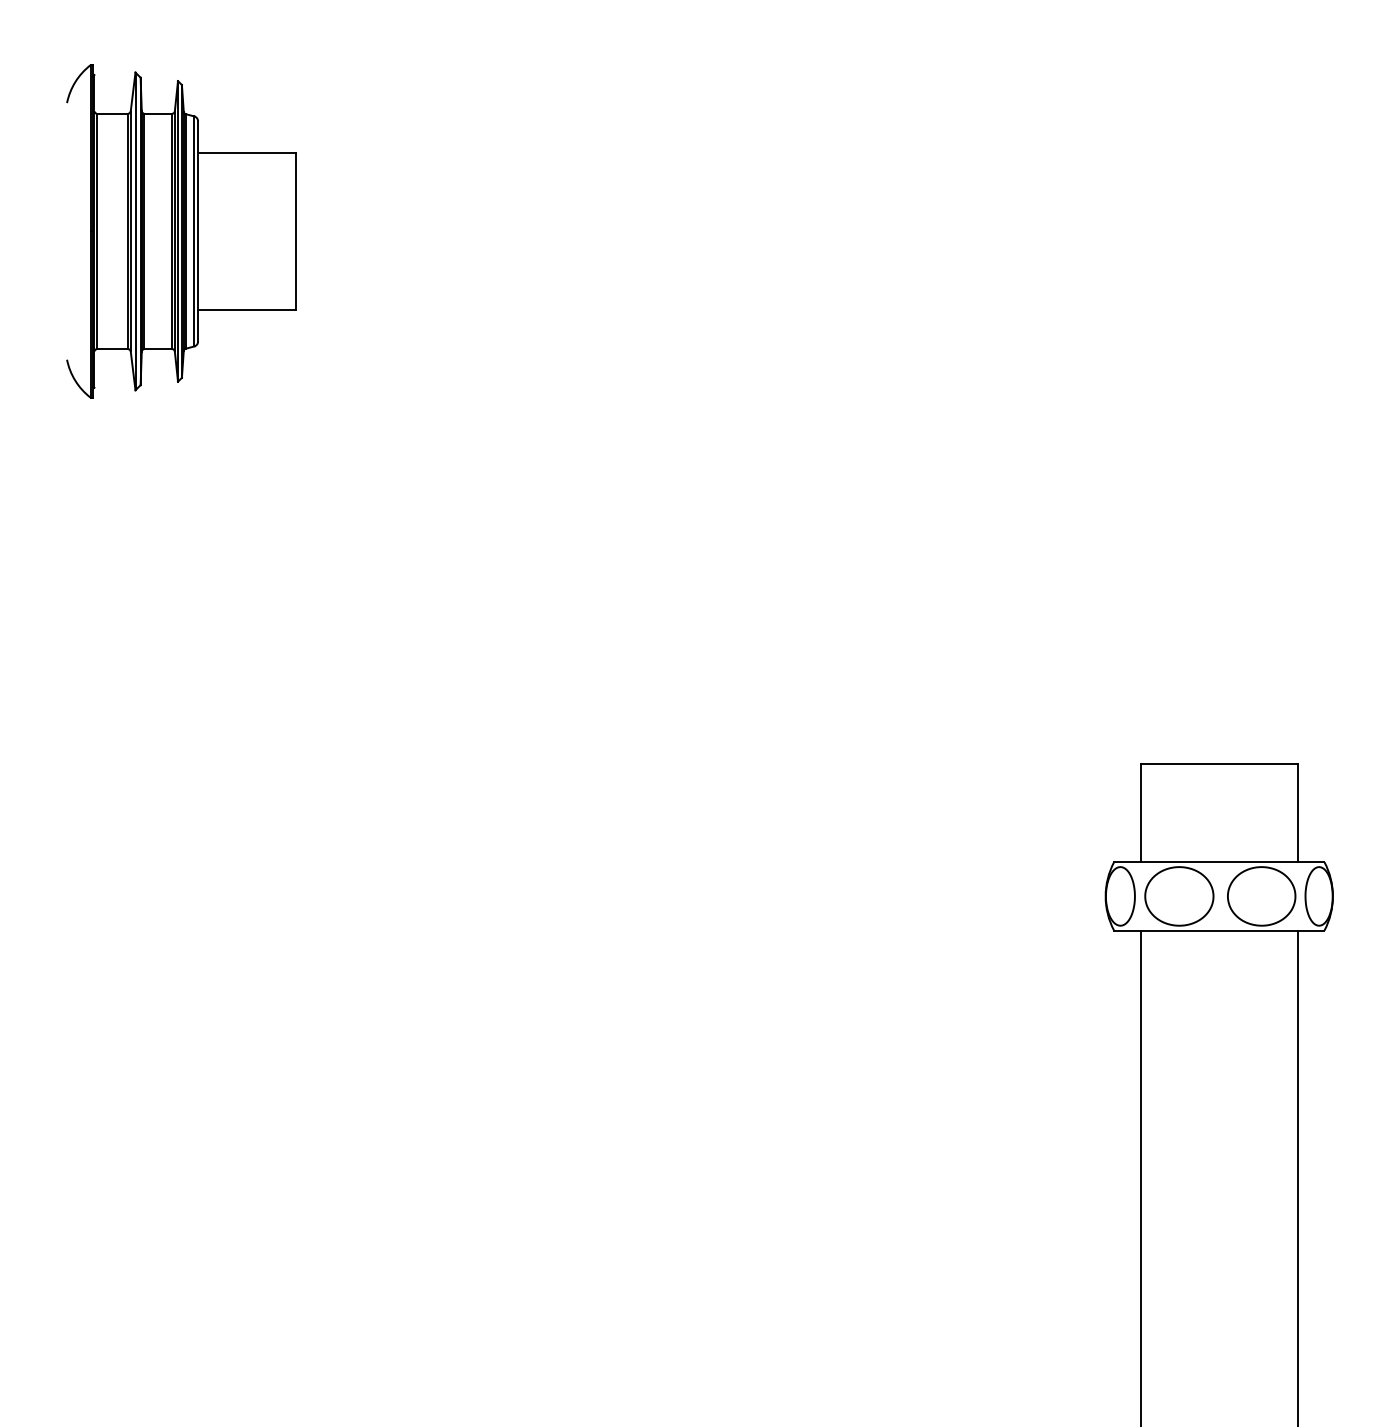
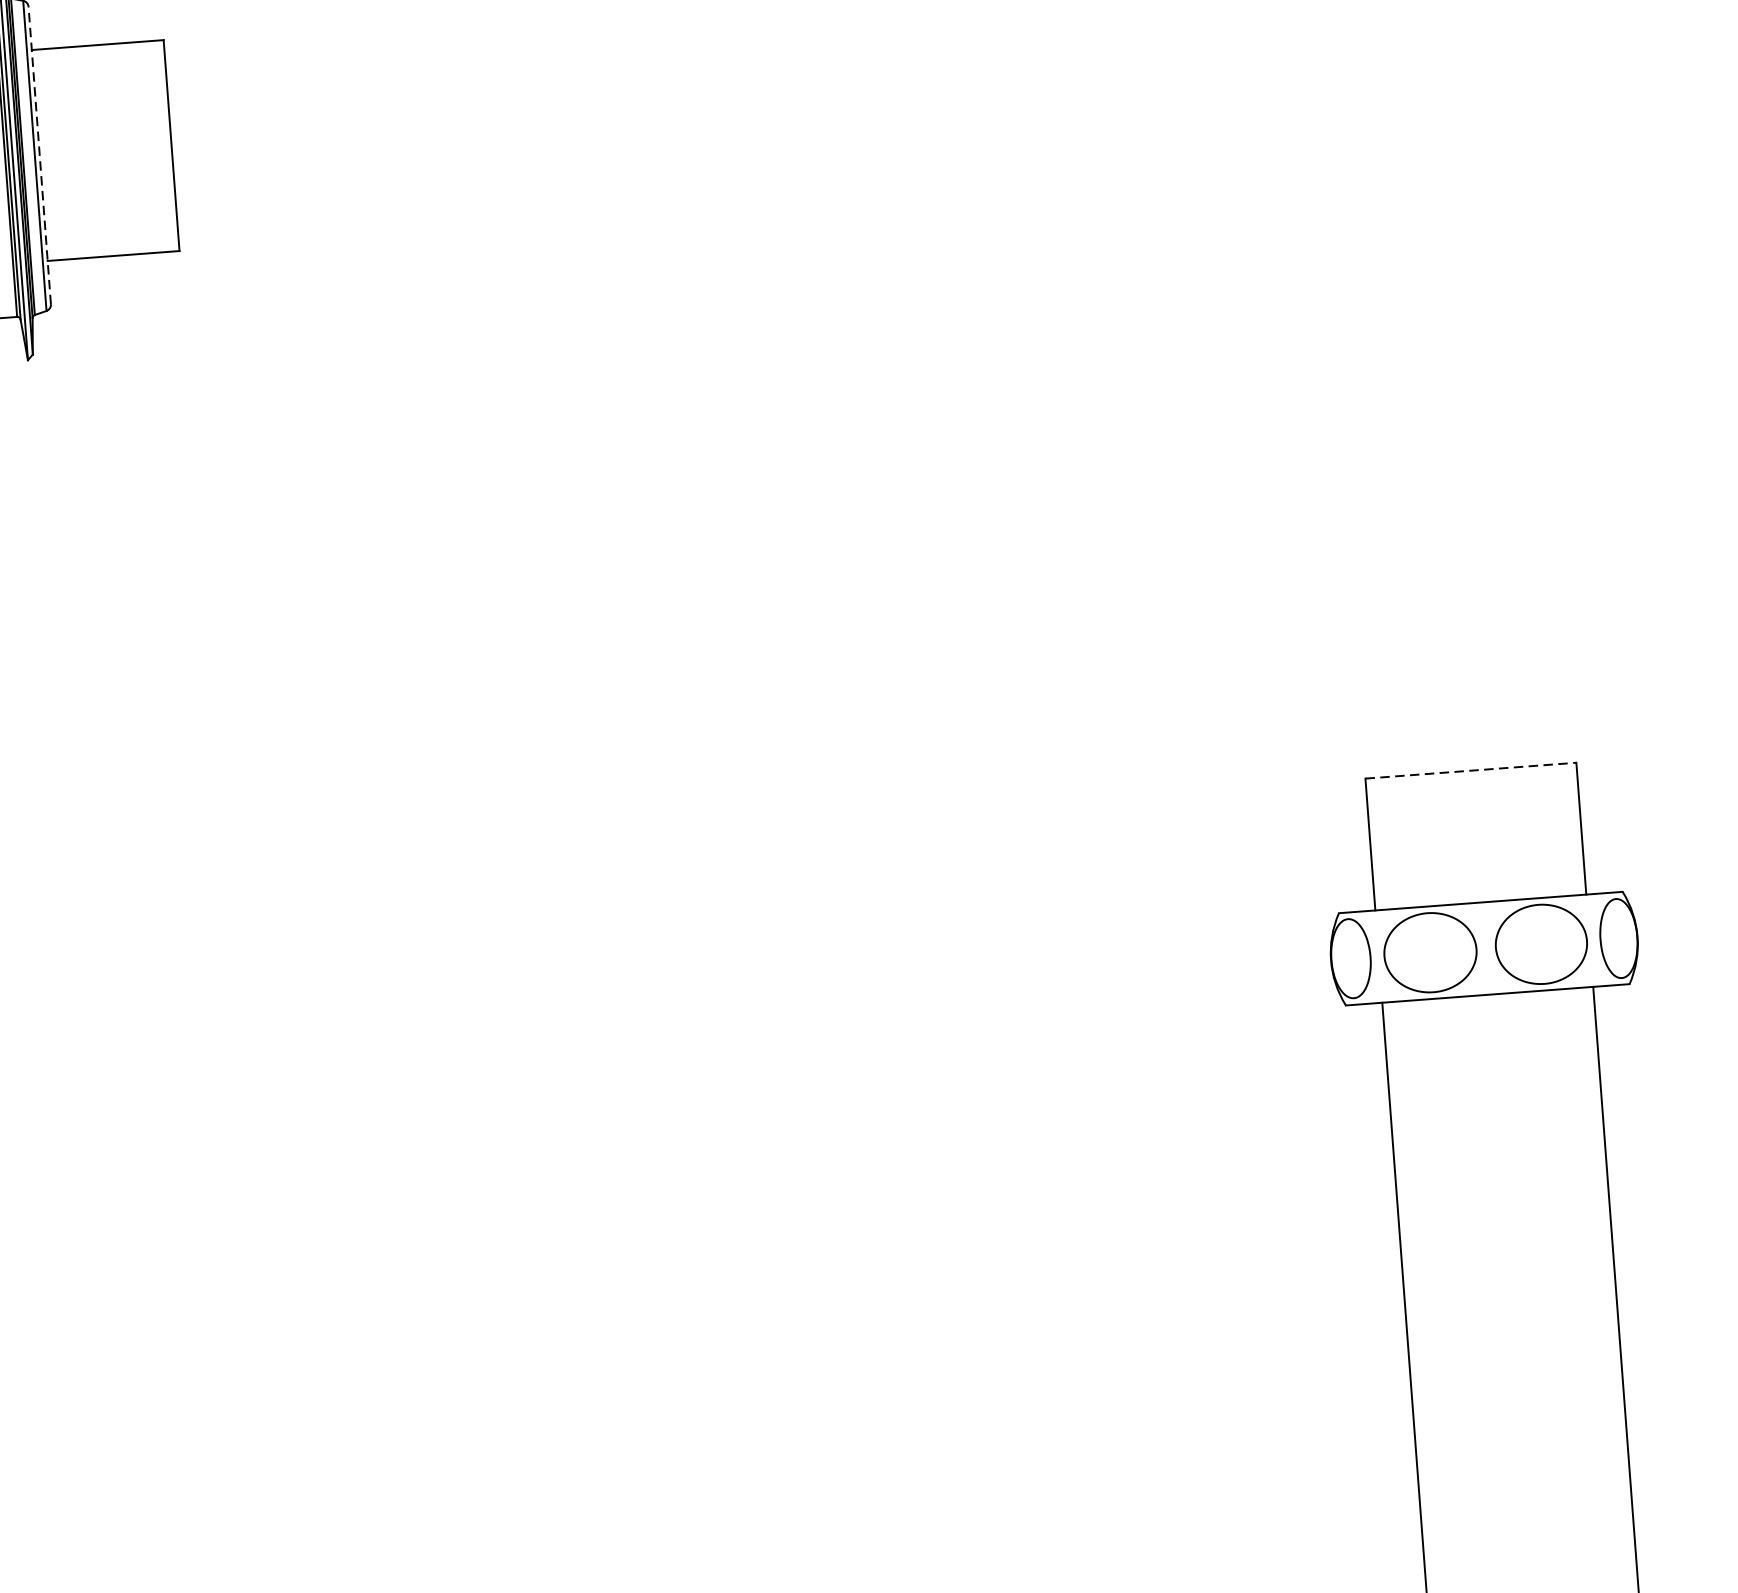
line: (198, 230) -> (40, 154), solid -> dashed
line: (1219, 764) -> (1471, 770), solid -> dashed

